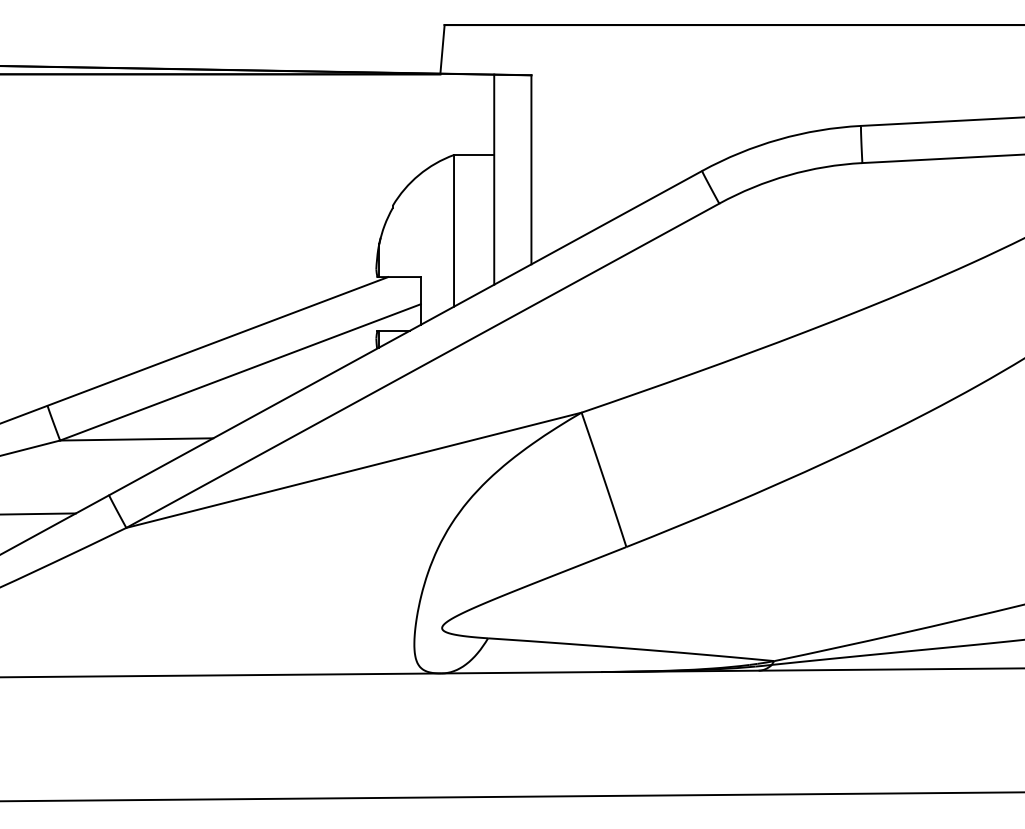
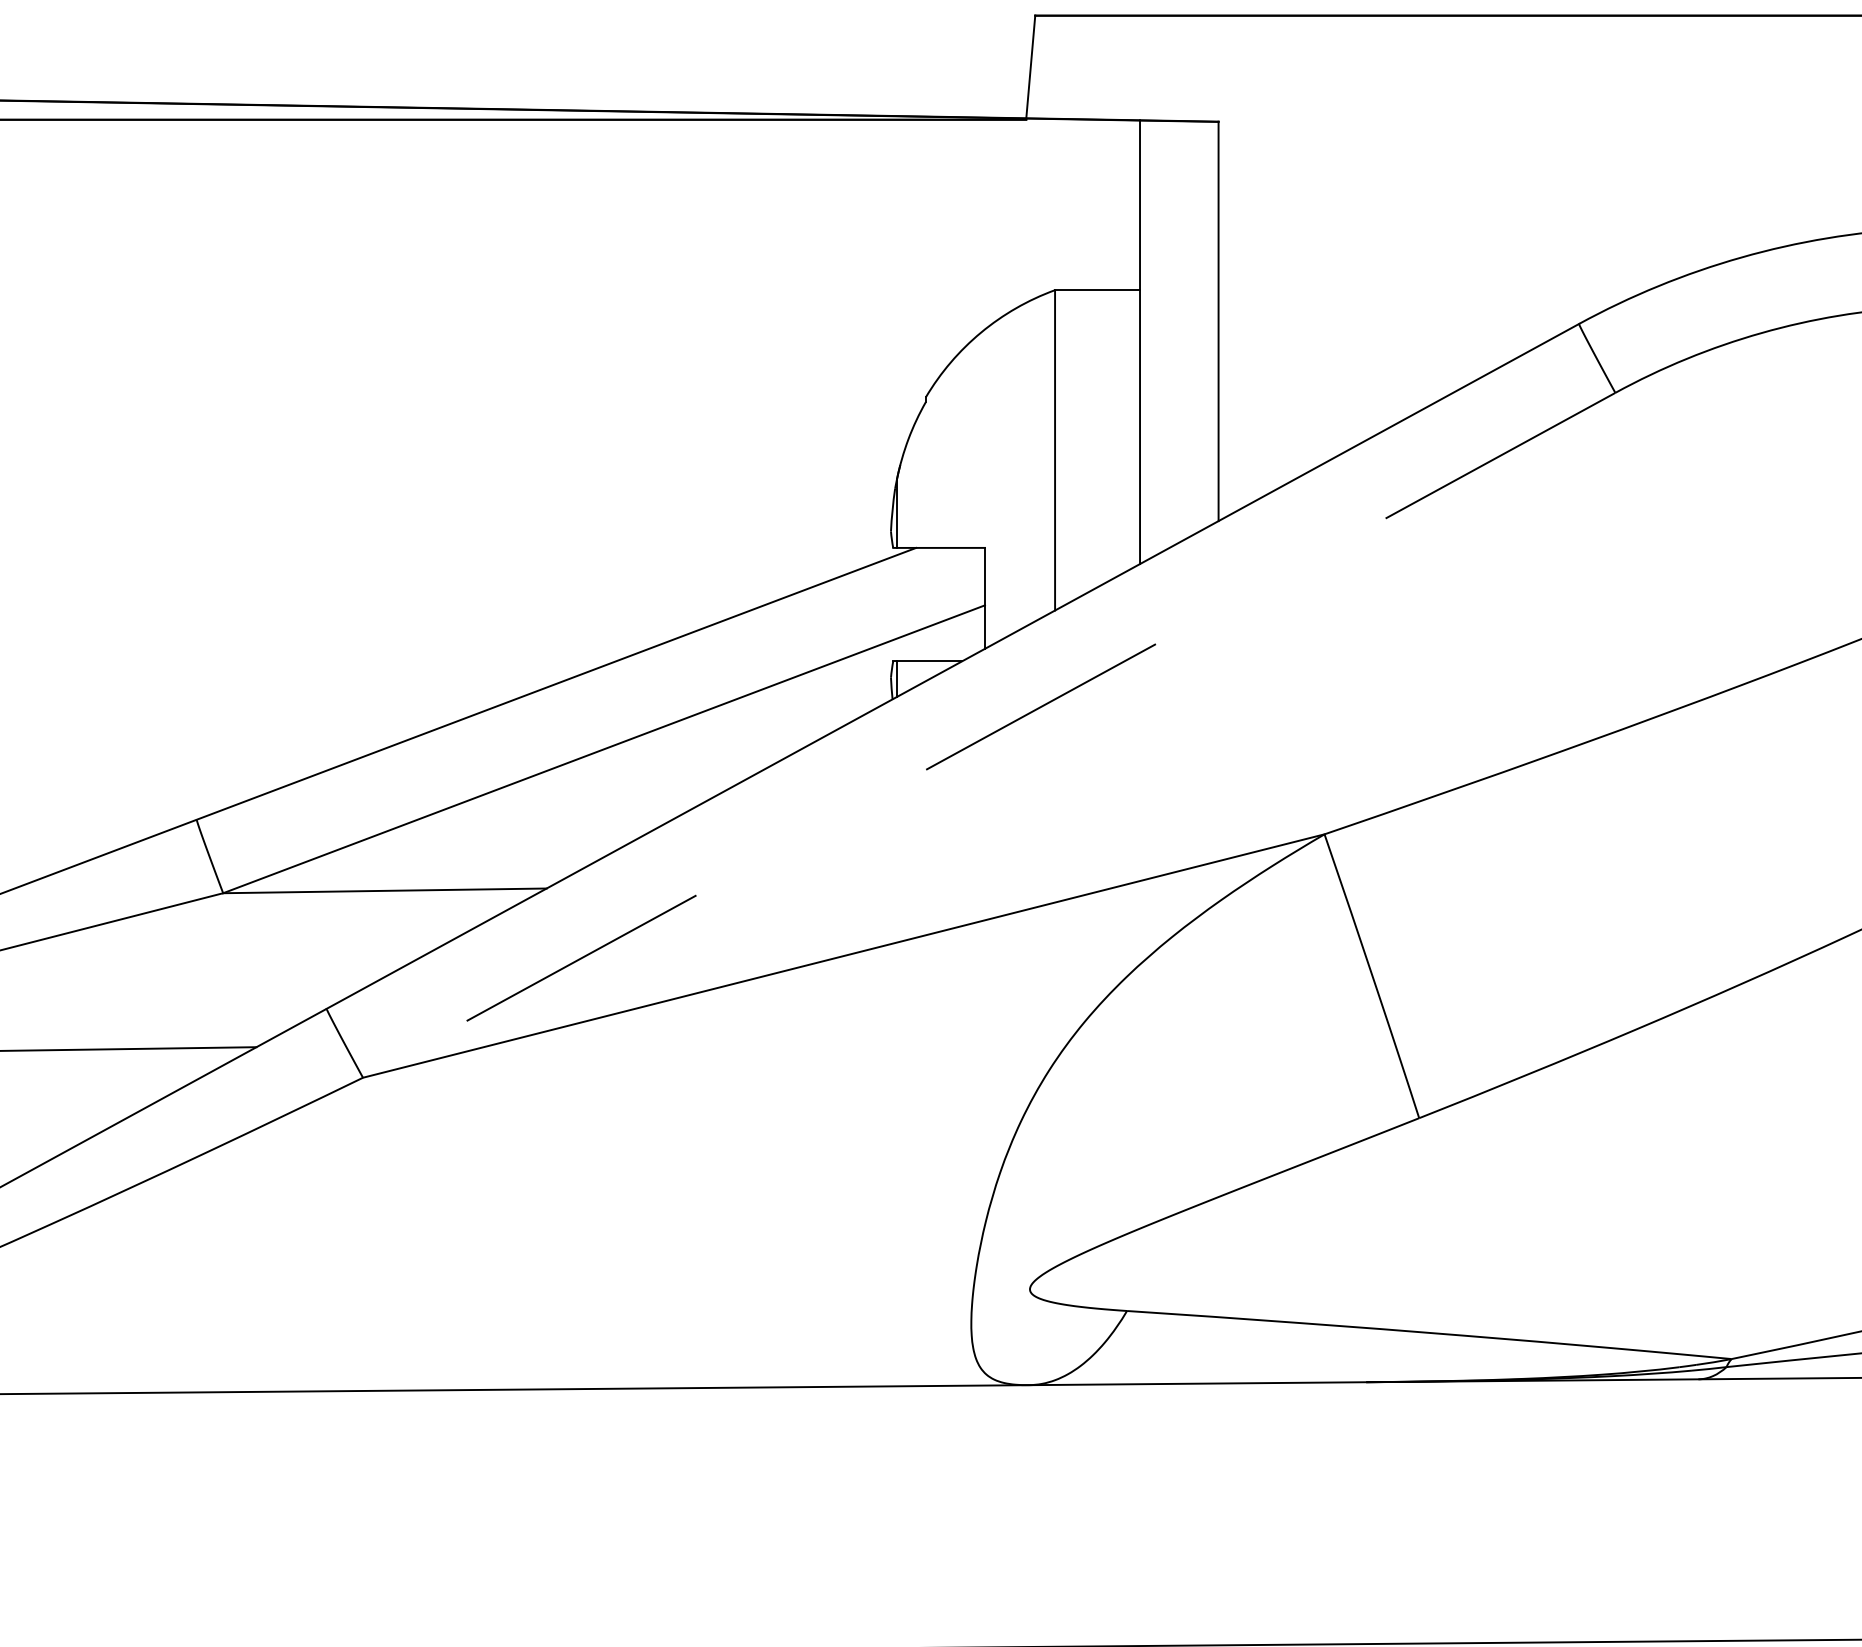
line: (422, 365) -> (988, 734), solid -> dashed

